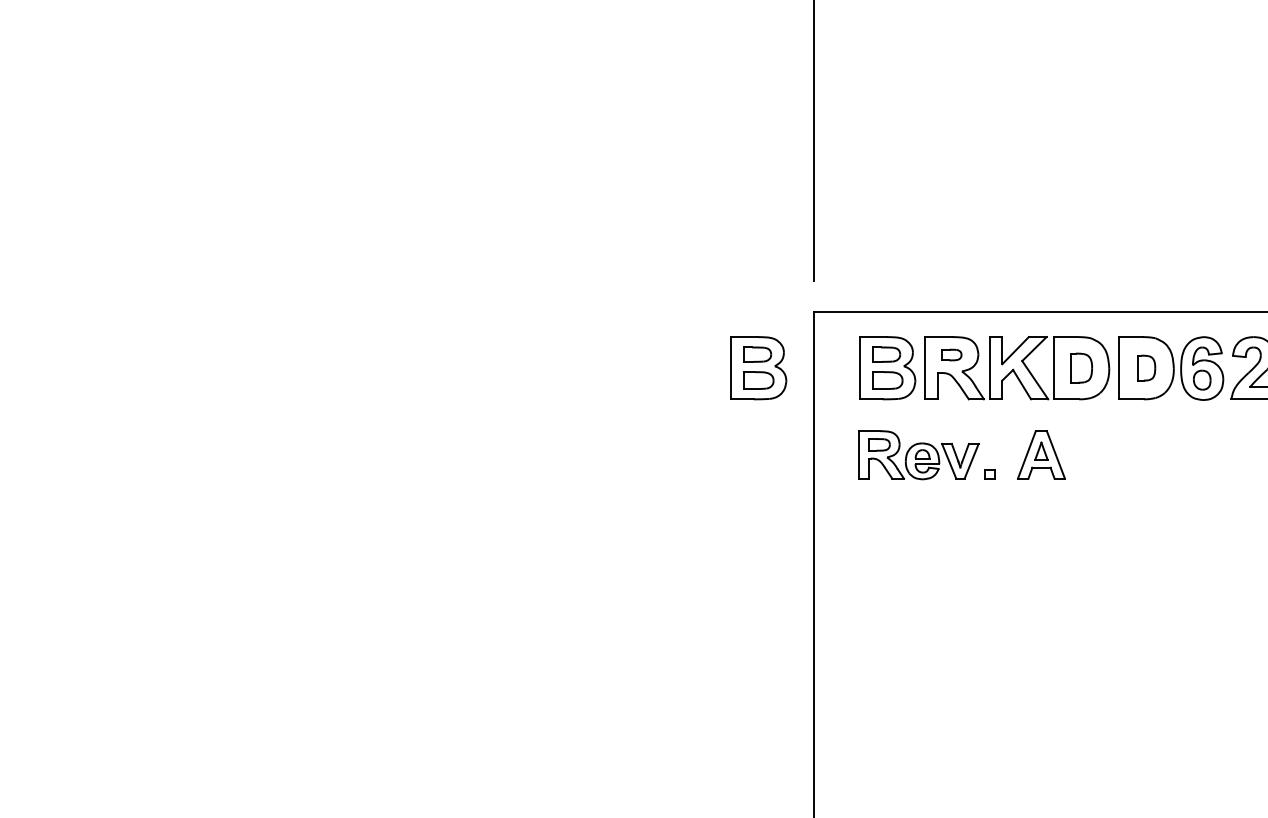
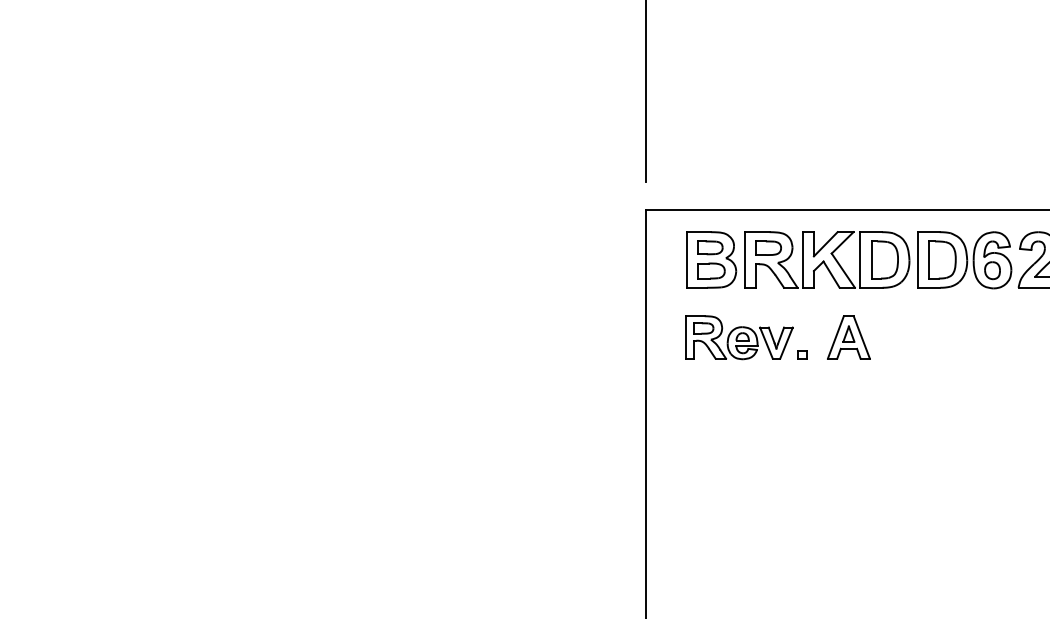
part: (951, 354) -> (768, 247), size x1.43
part: (1081, 367) -> (884, 259), size x1.43
part: (1146, 367) -> (942, 259), size x1.67
part: (758, 368) -> (596, 260), removed

